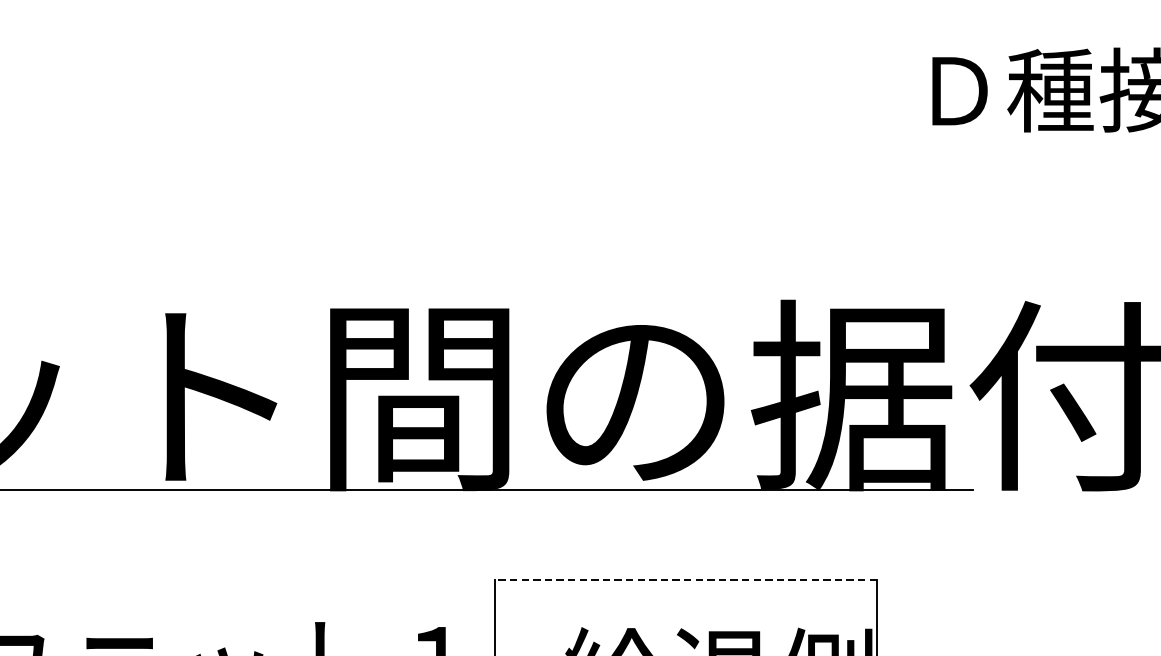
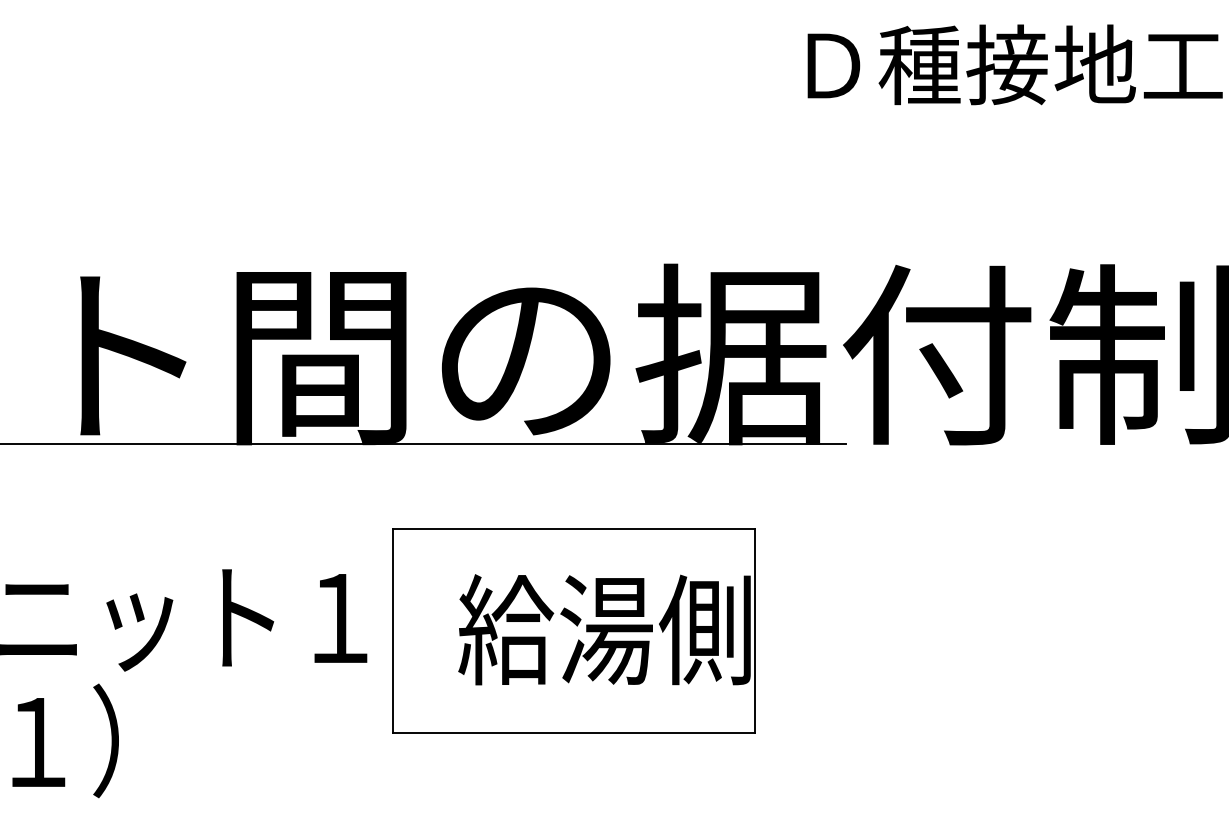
line: (686, 580) -> (574, 529), dashed -> solid

